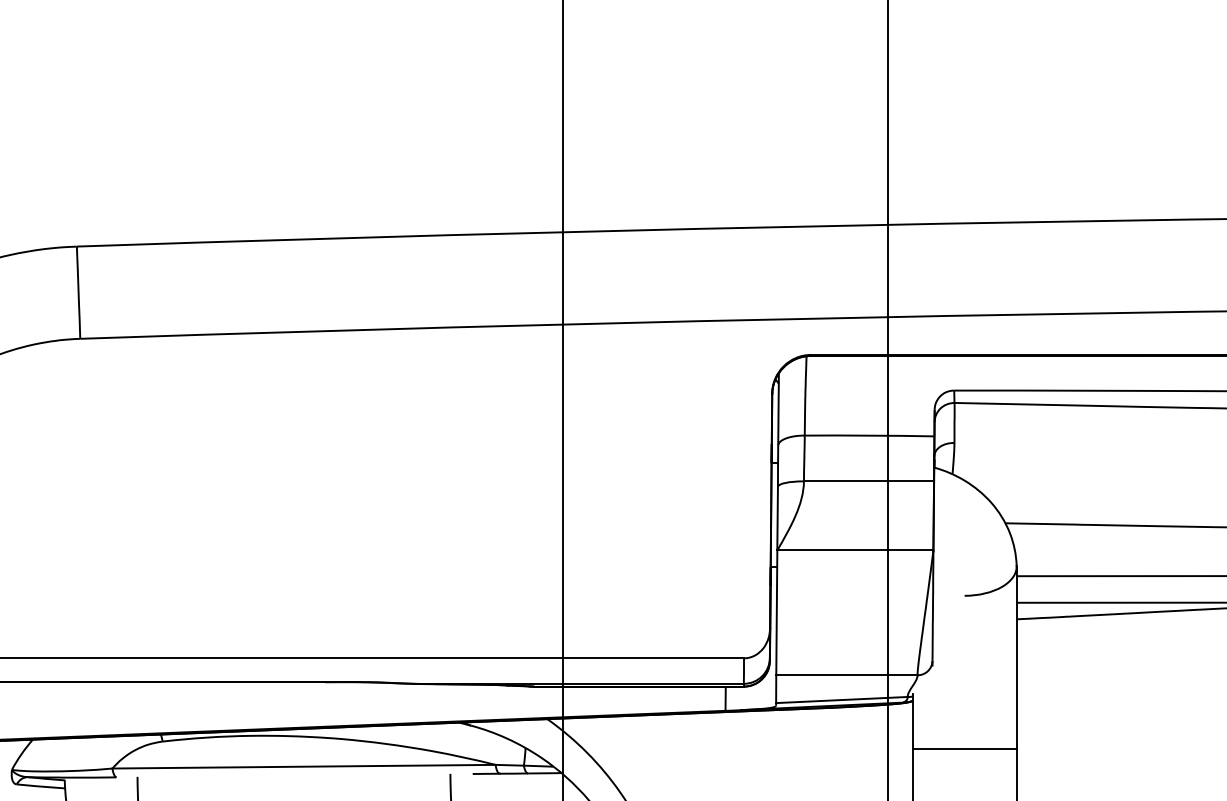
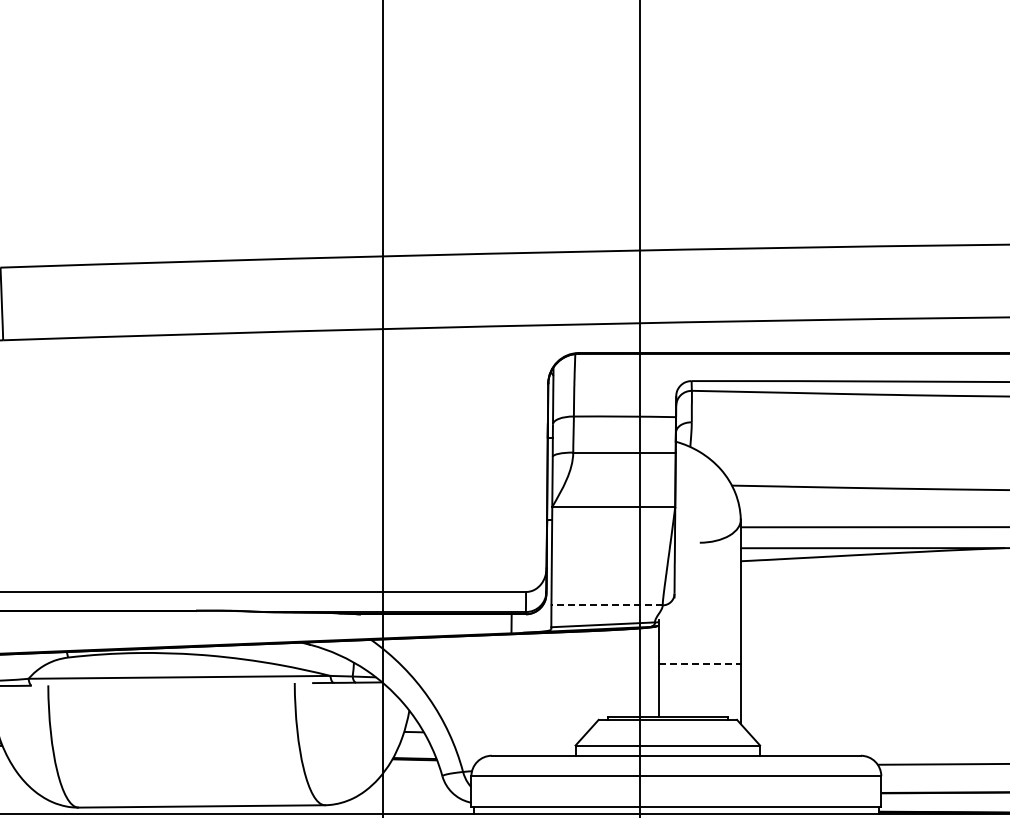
line: (847, 675) -> (607, 605), solid -> dashed
line: (964, 749) -> (699, 663), solid -> dashed

